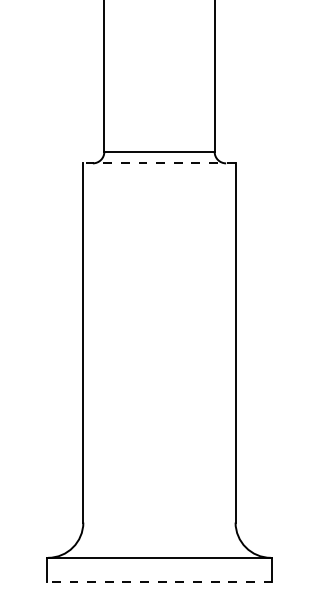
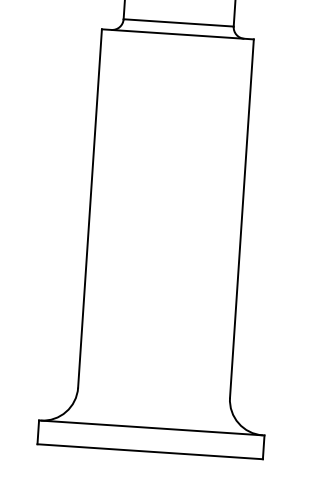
line: (158, 163) -> (176, 34), dashed -> solid
line: (159, 581) -> (150, 451), dashed -> solid

